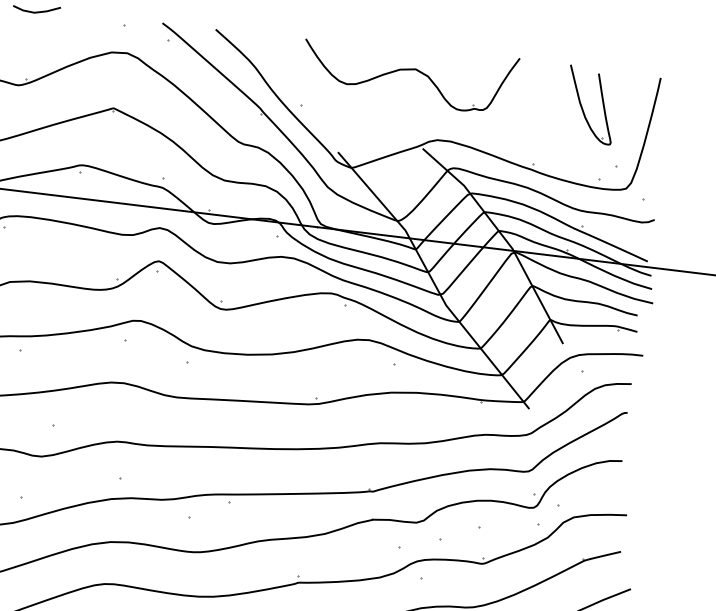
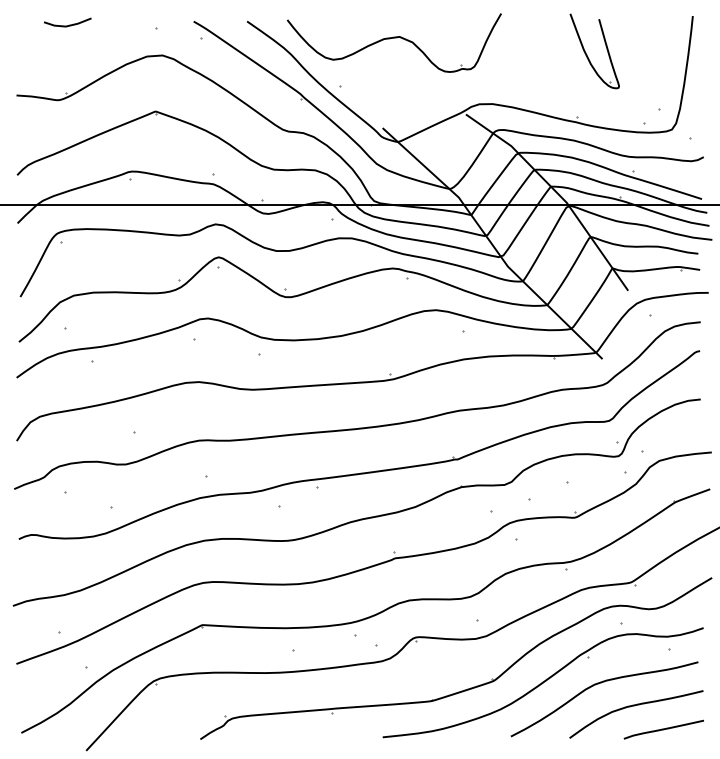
part: (408, 74) -> (393, 42), moved
part: (583, 107) -> (587, 54), moved

